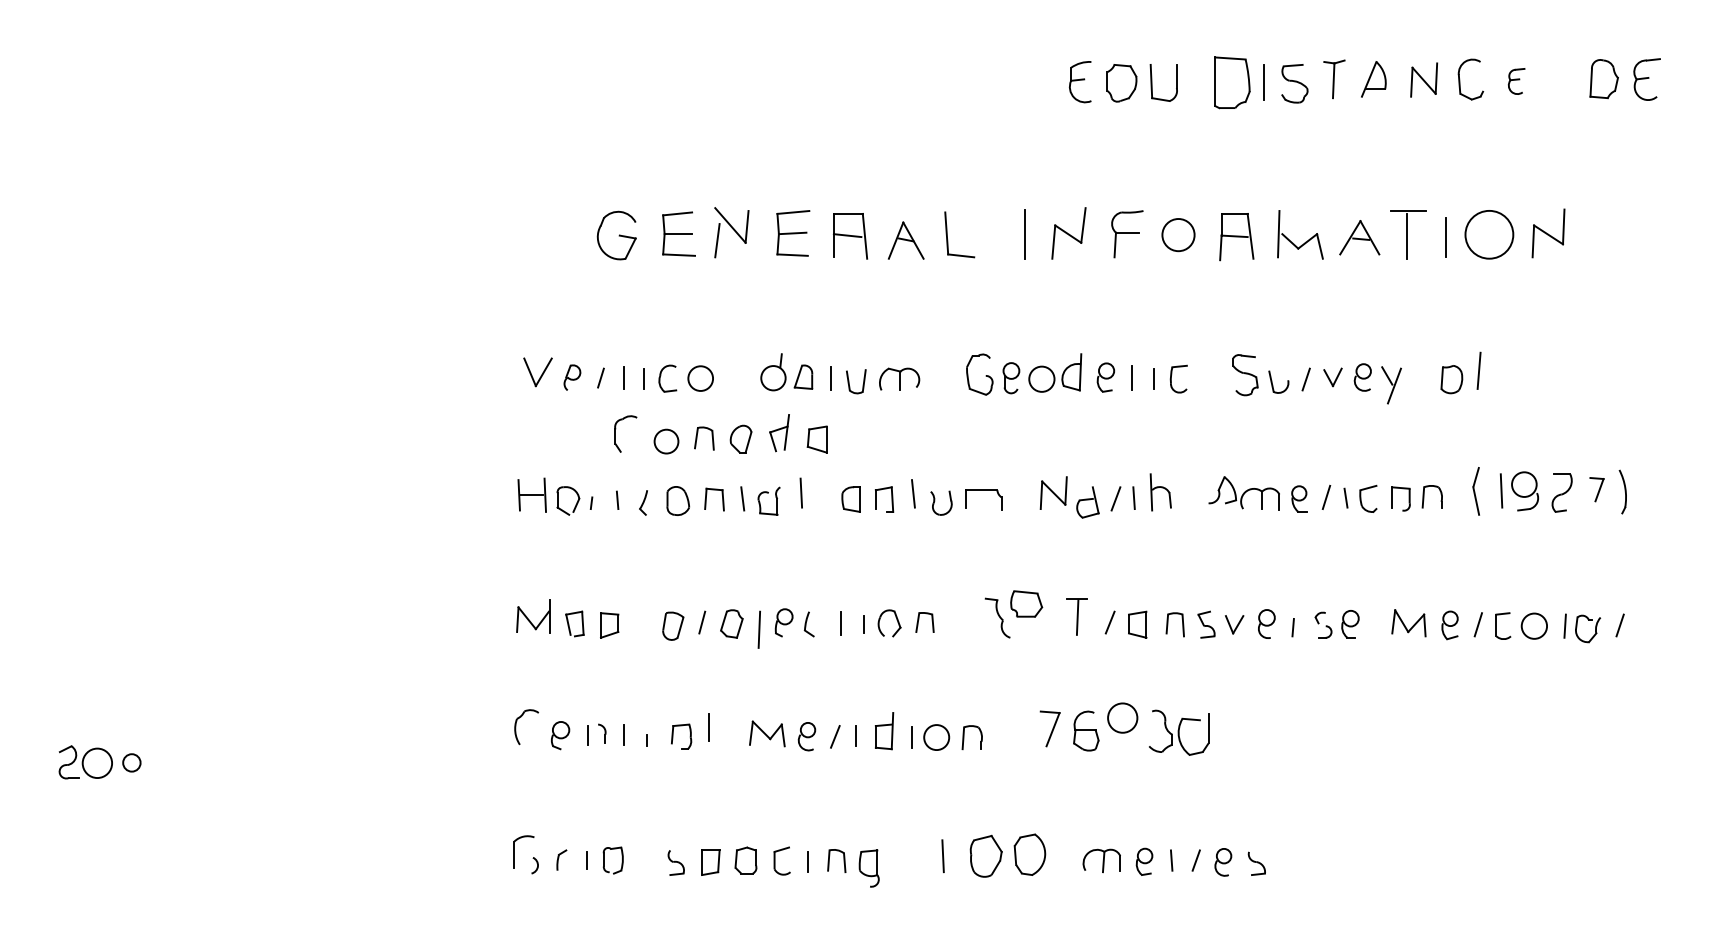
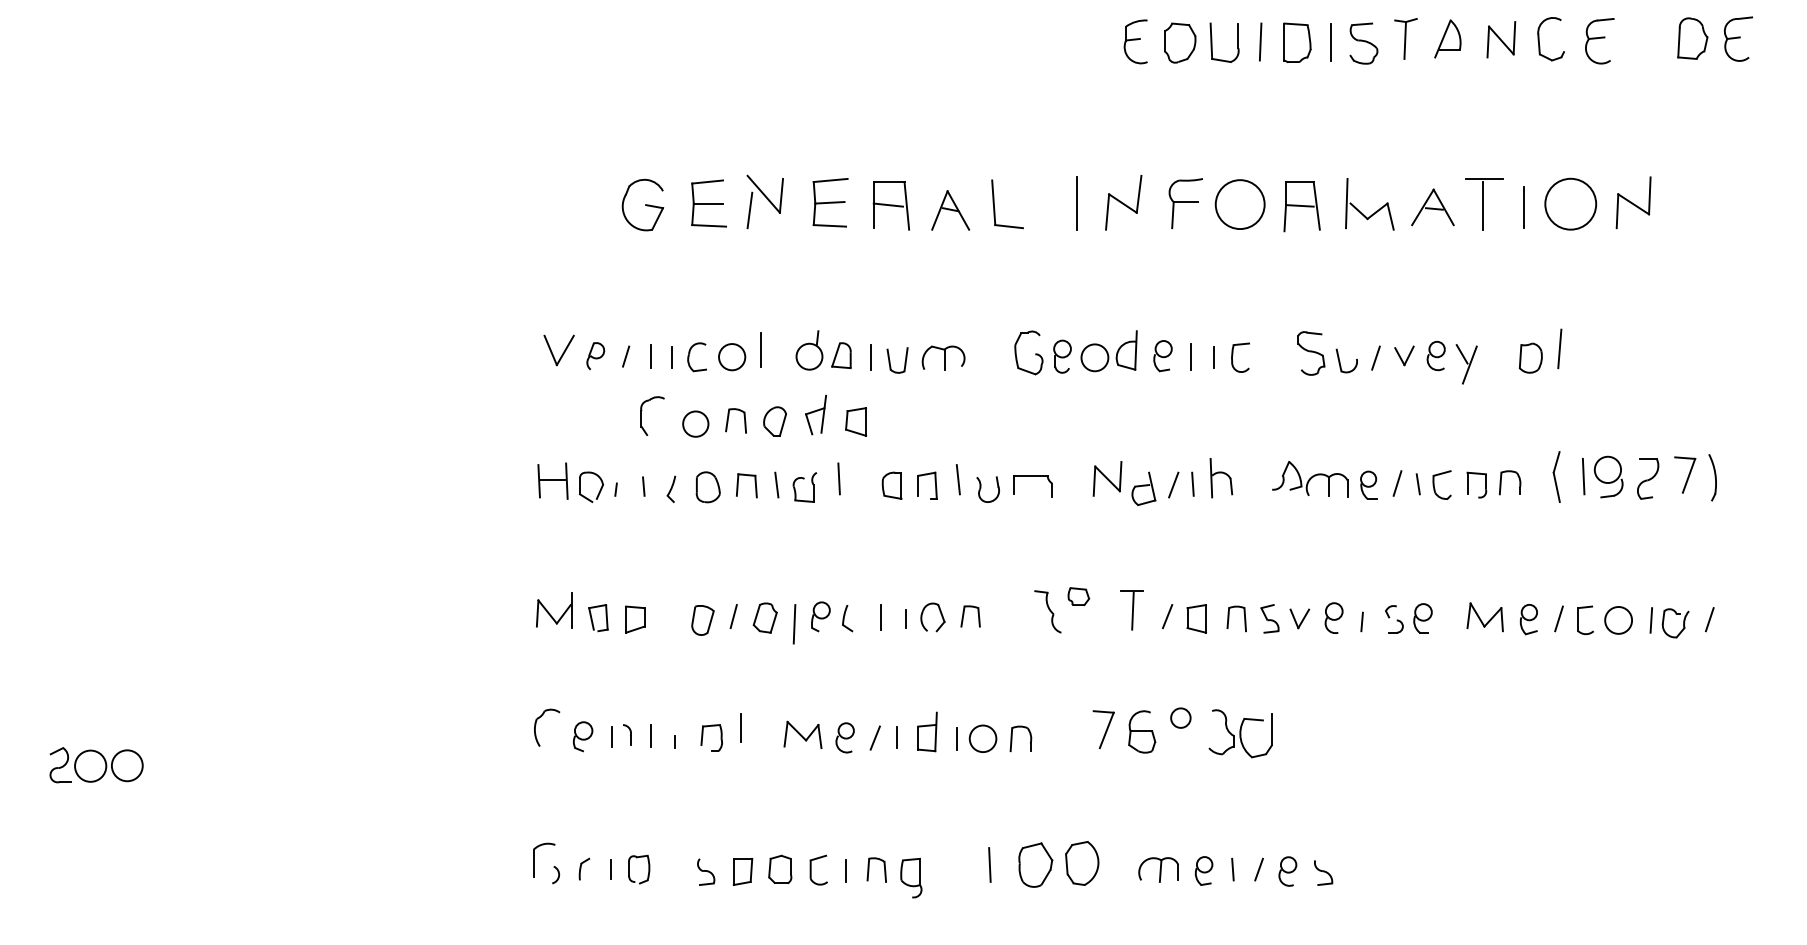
part: (1516, 81) -> (1599, 41), size x1.67
line: (1197, 82) -> (1260, 42), added
part: (1232, 83) -> (1297, 43), size x0.71
circle: (1178, 234) -> (1240, 203), size x1.43
line: (728, 371) -> (761, 349), added
part: (1596, 489) -> (1684, 475), size x1.43
part: (1026, 603) -> (1078, 596), size x0.62
circle: (1122, 717) -> (1180, 717), size x0.62
circle: (131, 762) -> (126, 765), size x1.67

